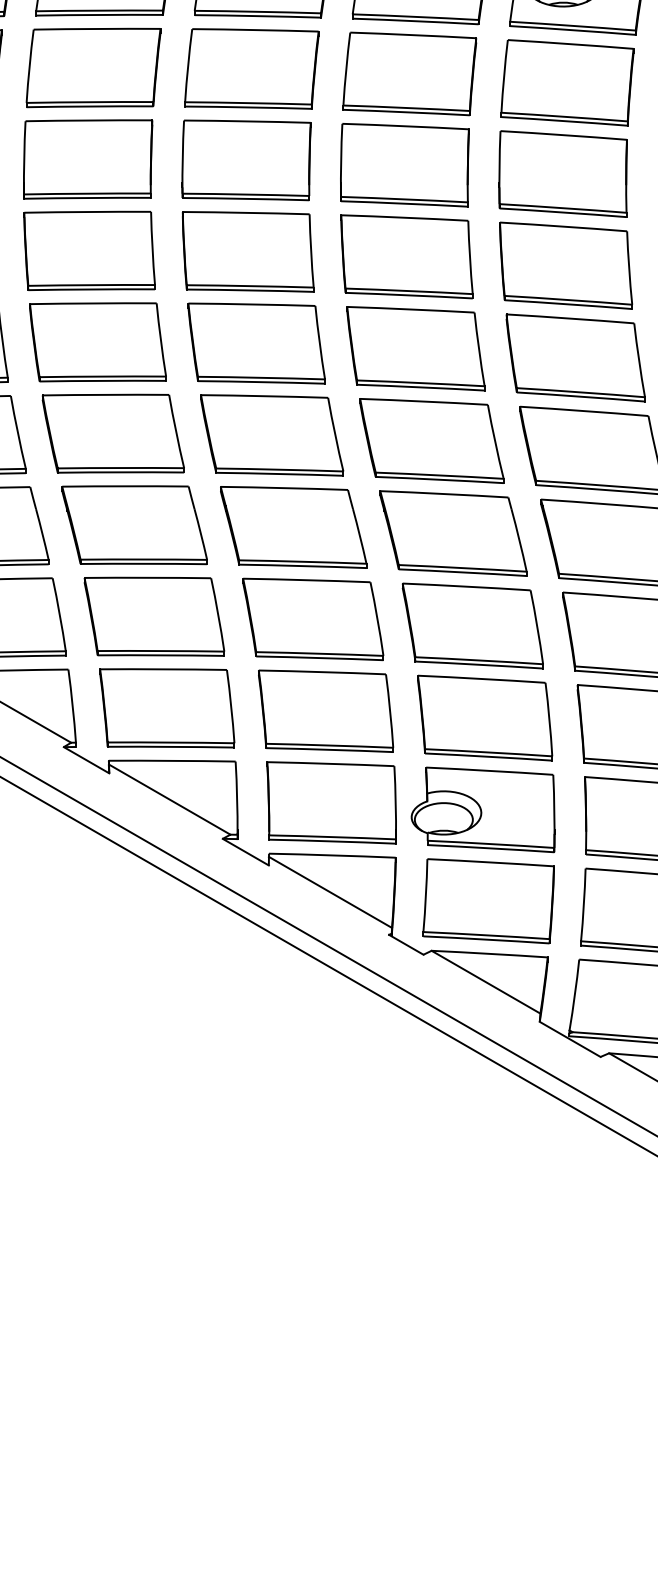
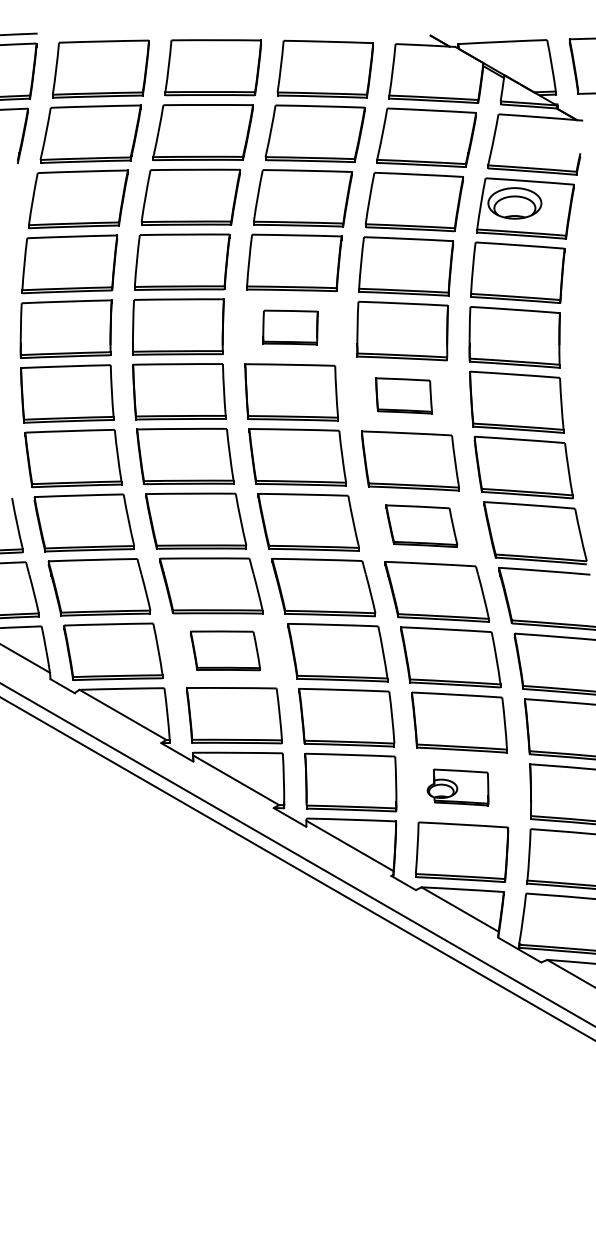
part: (246, 160) -> (290, 327), size x0.6
part: (406, 256) -> (403, 395), size x0.6
part: (431, 439) -> (421, 525), size x0.7
part: (154, 616) -> (225, 650), size x0.7
part: (482, 809) -> (457, 787), size x0.6

